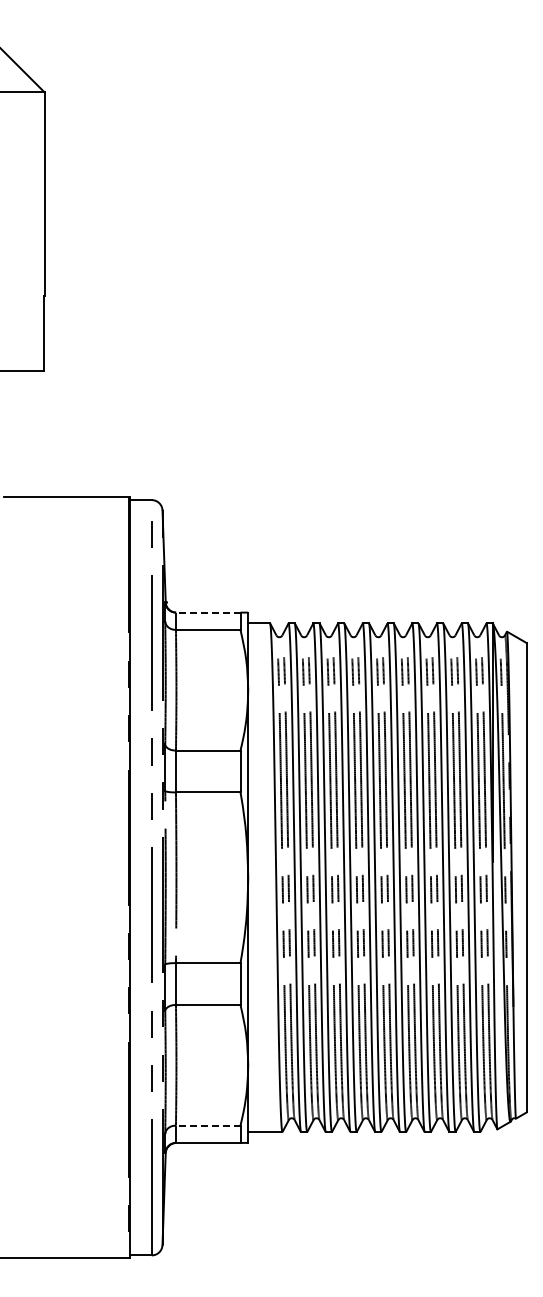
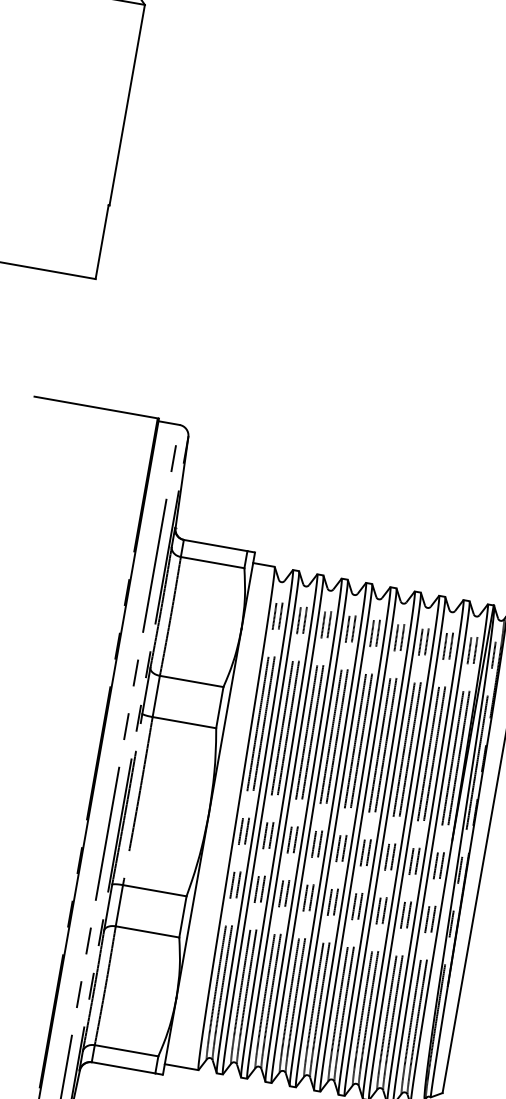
line: (207, 612) -> (214, 545), dashed -> solid
line: (207, 1125) -> (125, 1050), dashed -> solid

